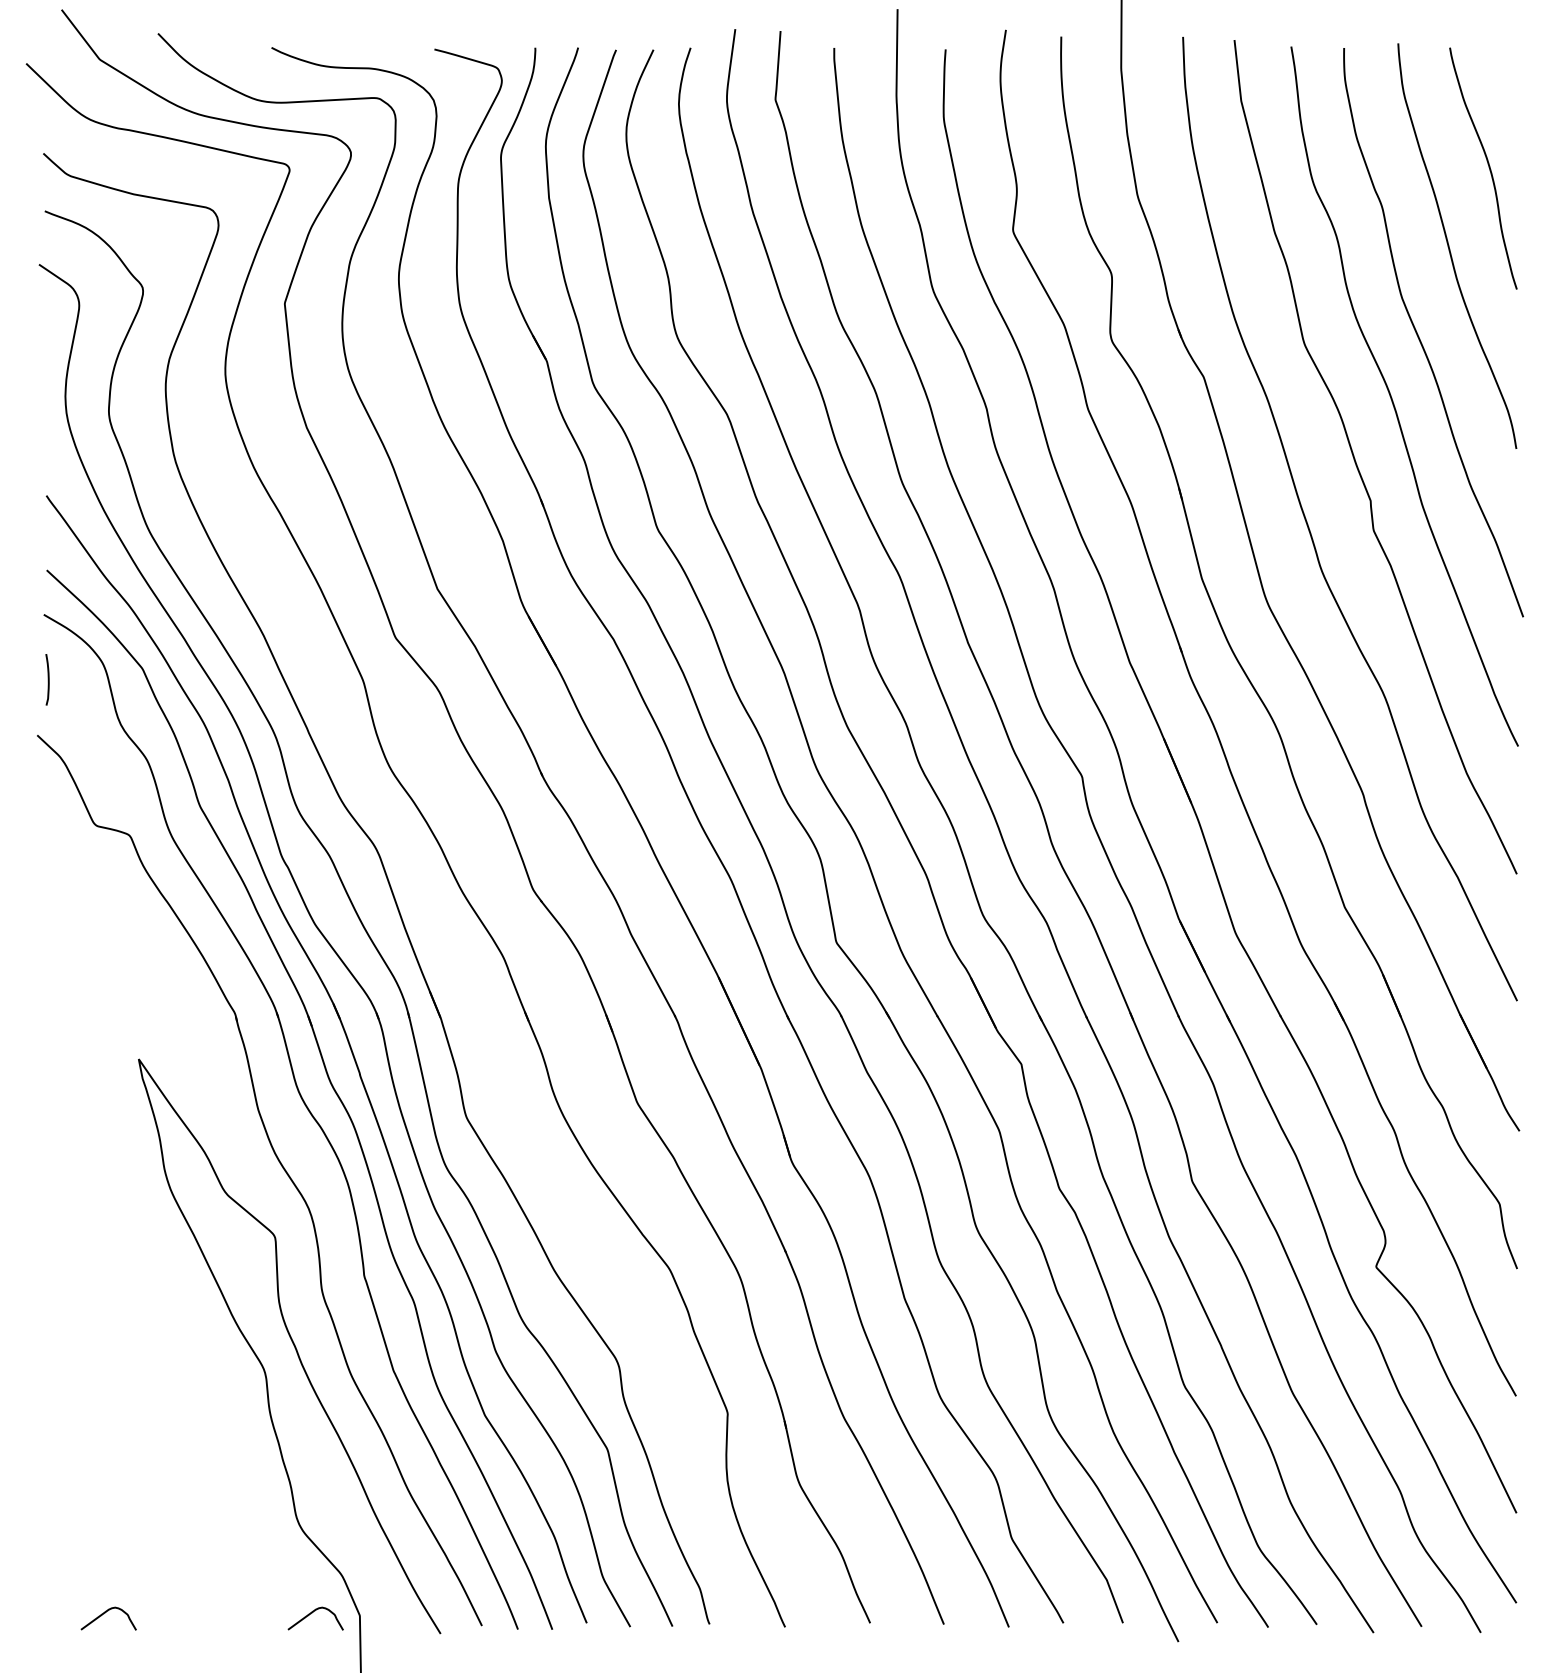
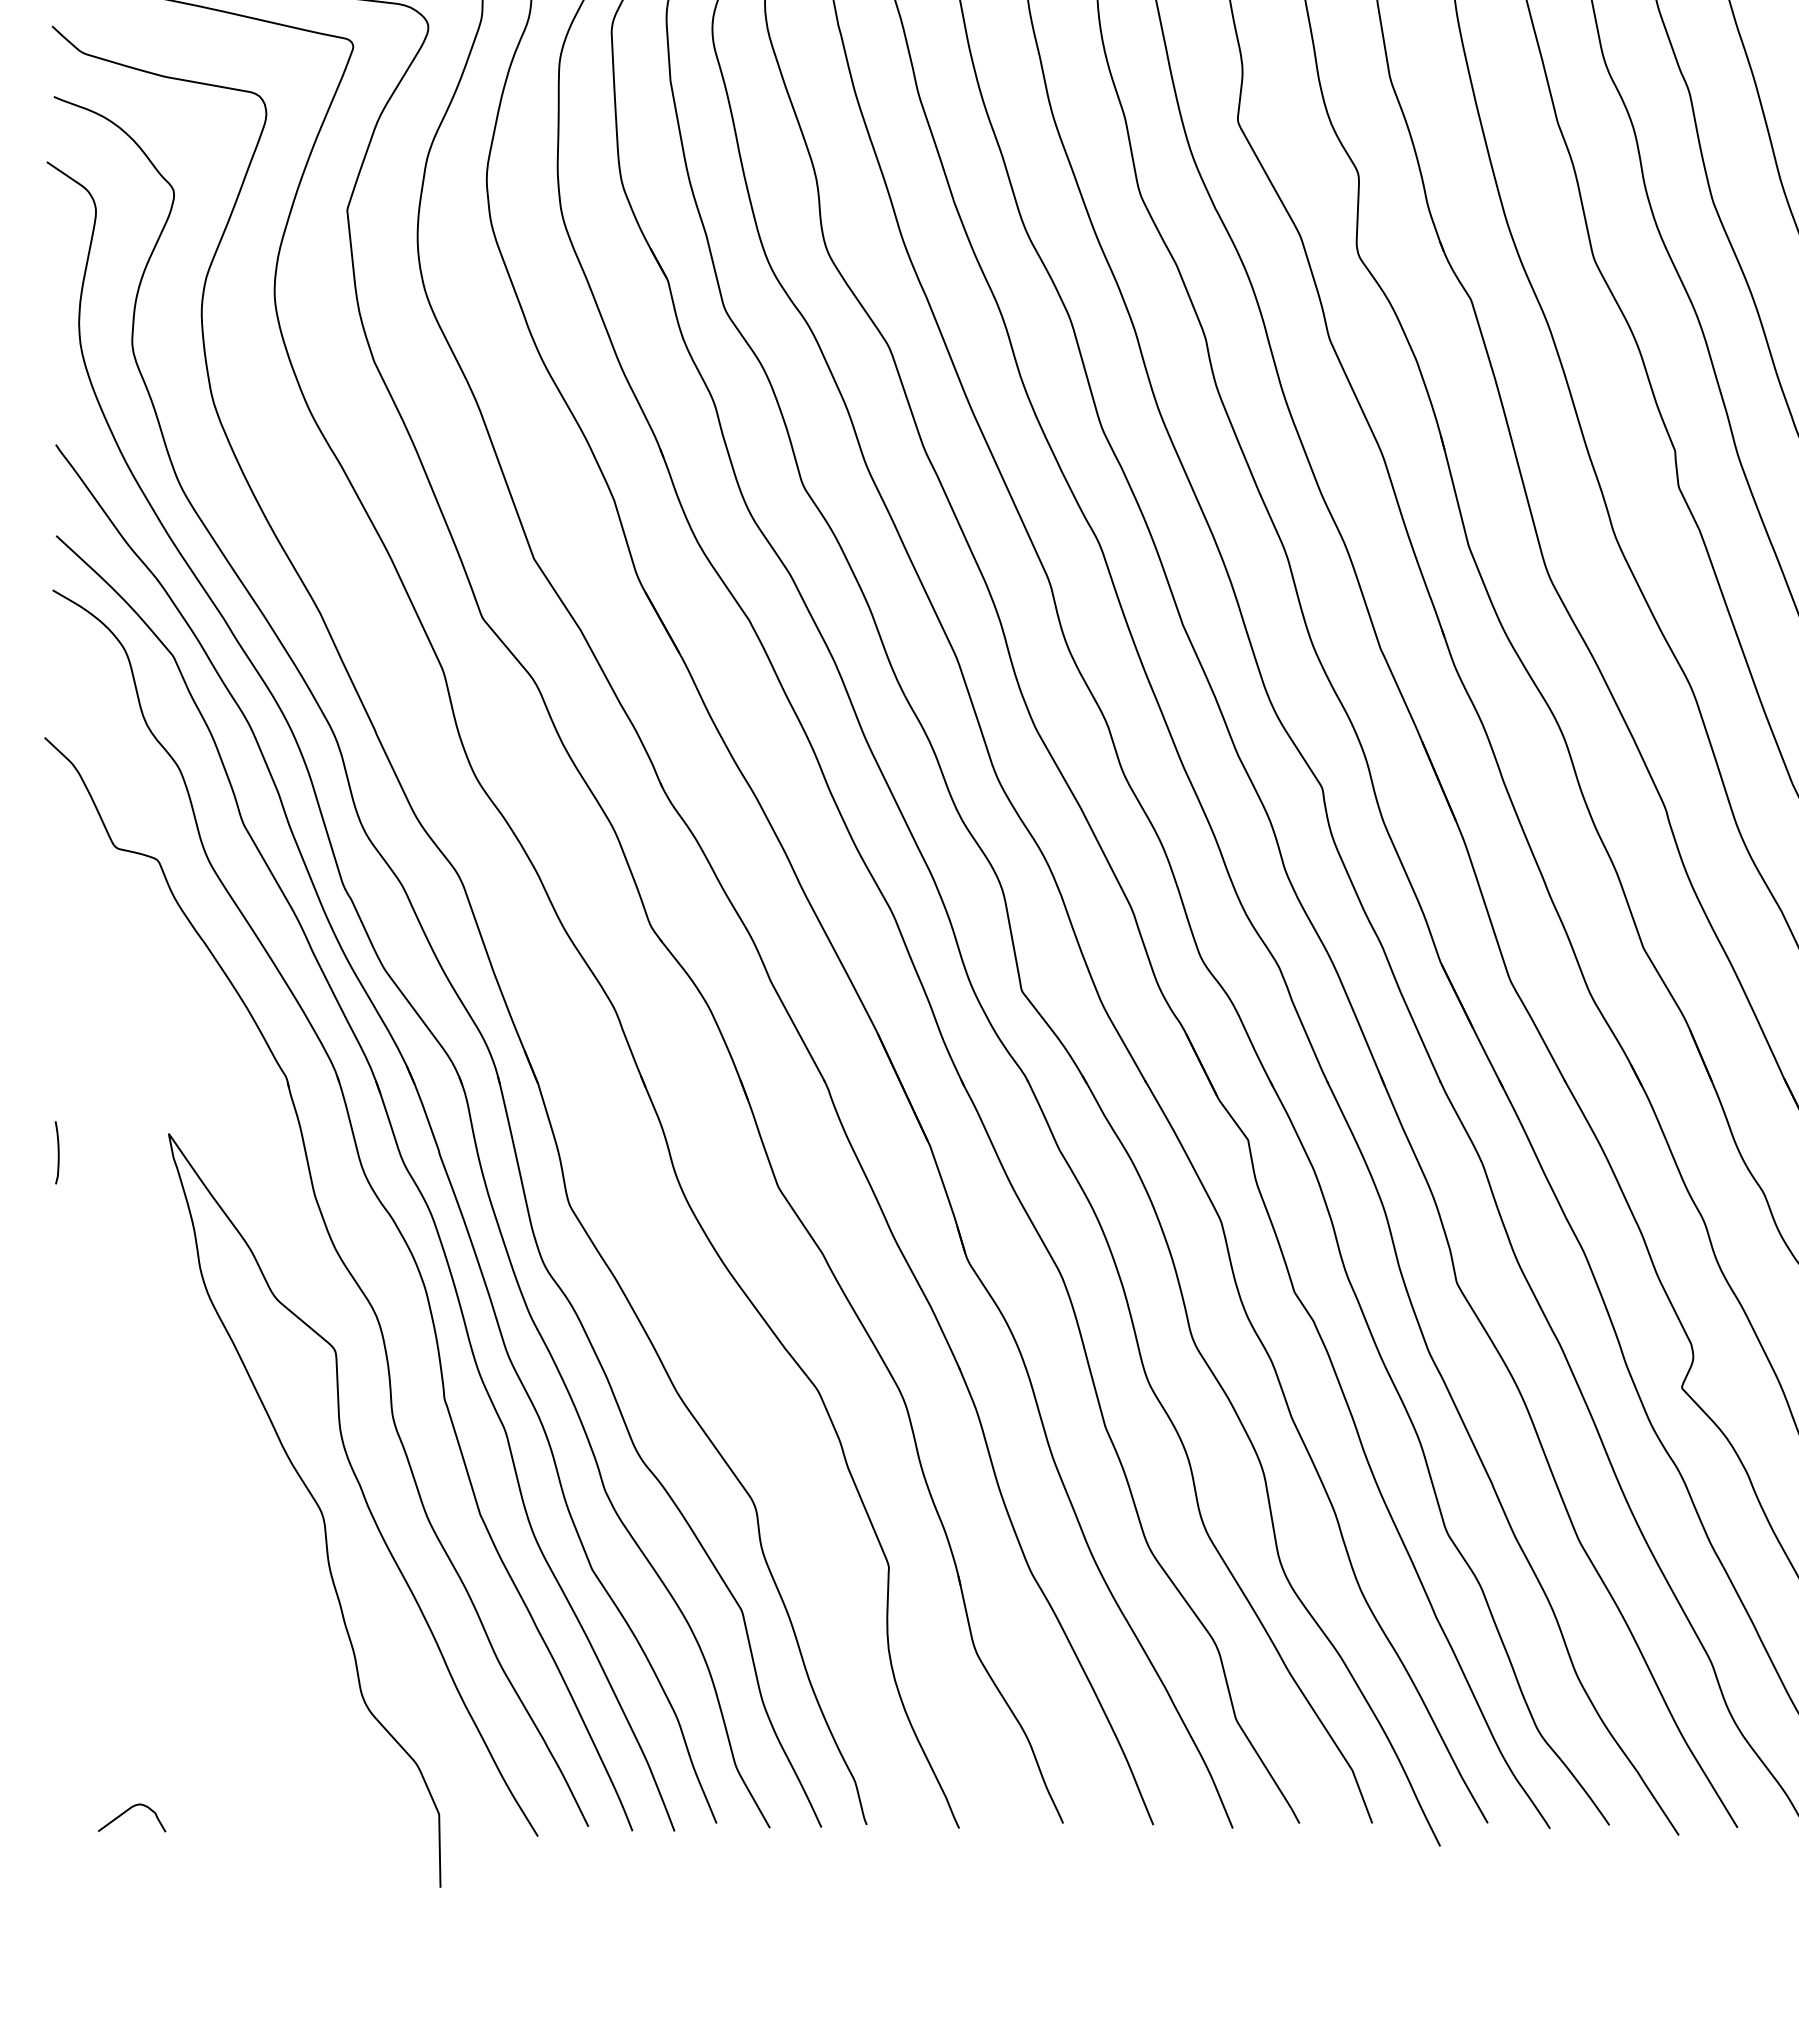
curve: (47, 679) -> (57, 1152), moved
curve: (312, 1613) -> (381, 1811), removed

